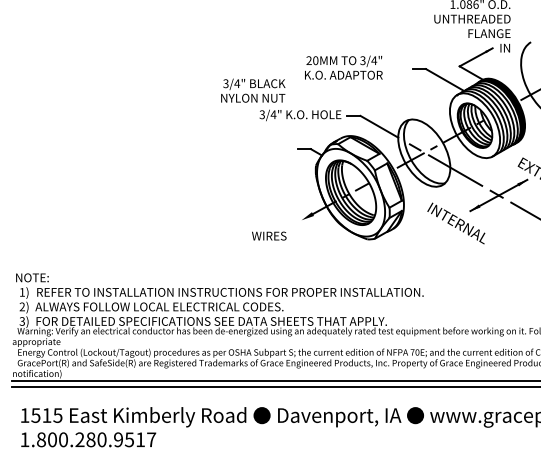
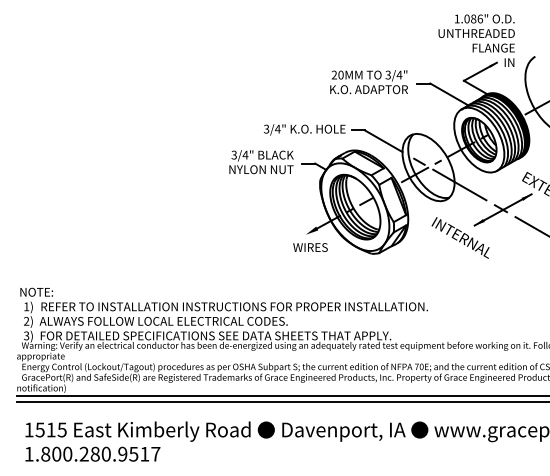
text: (343, 68) -> (368, 82), moved
text: (253, 91) -> (261, 162), moved
text: (269, 236) -> (310, 247), moved

